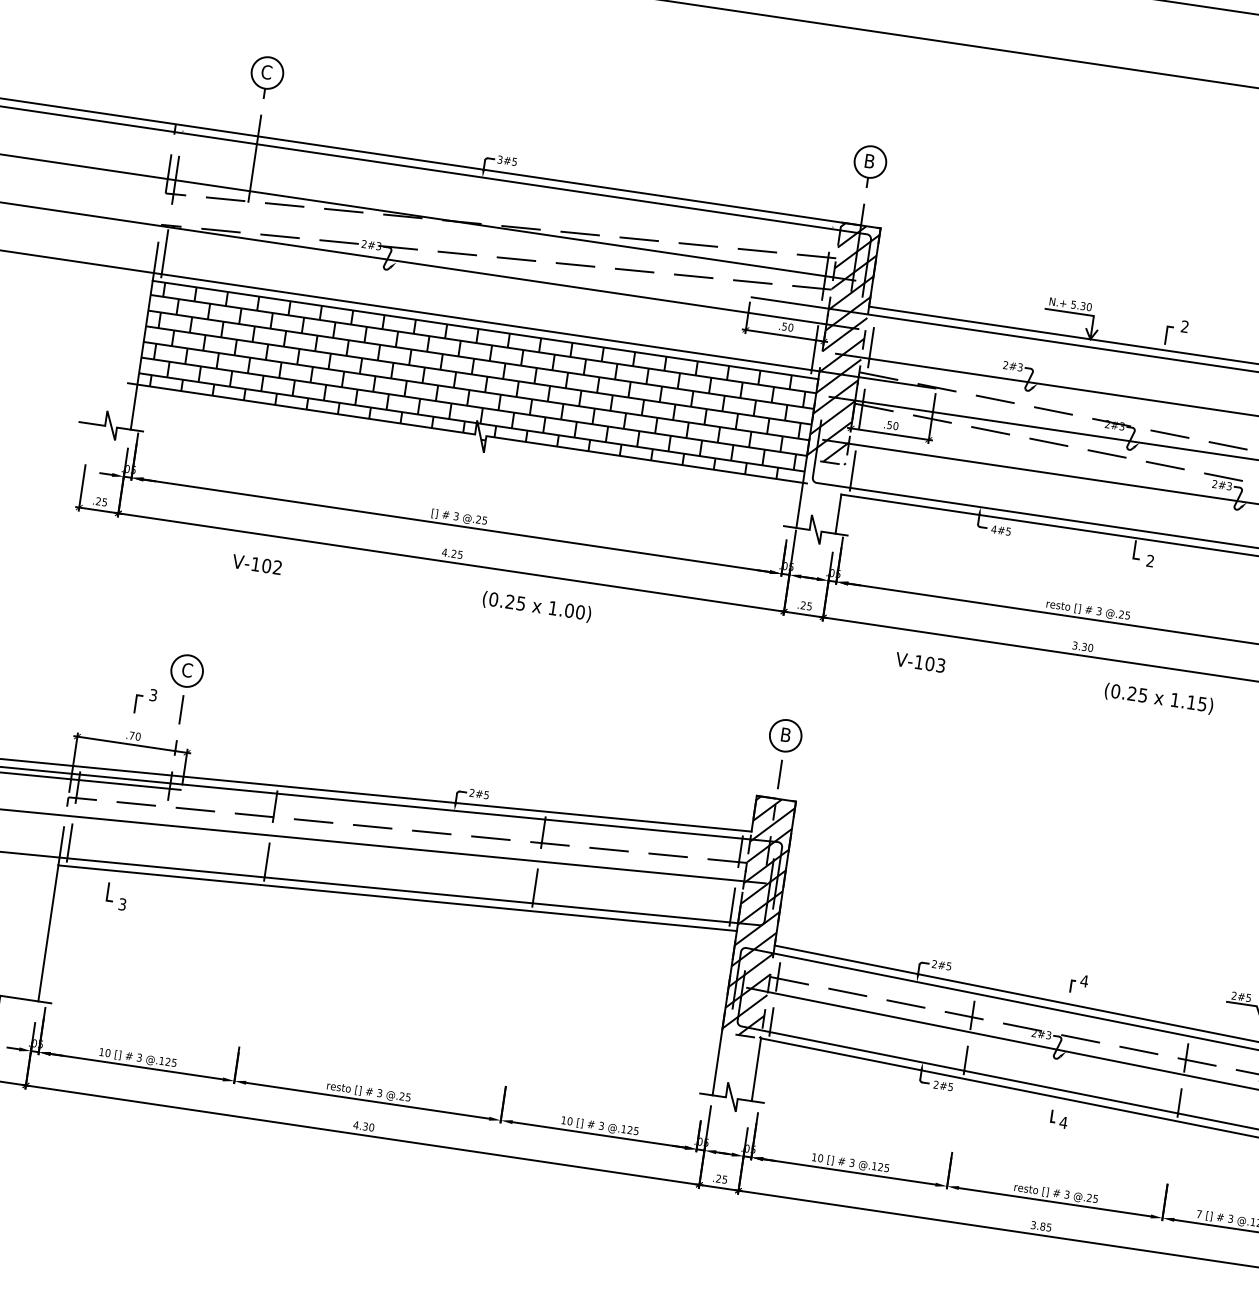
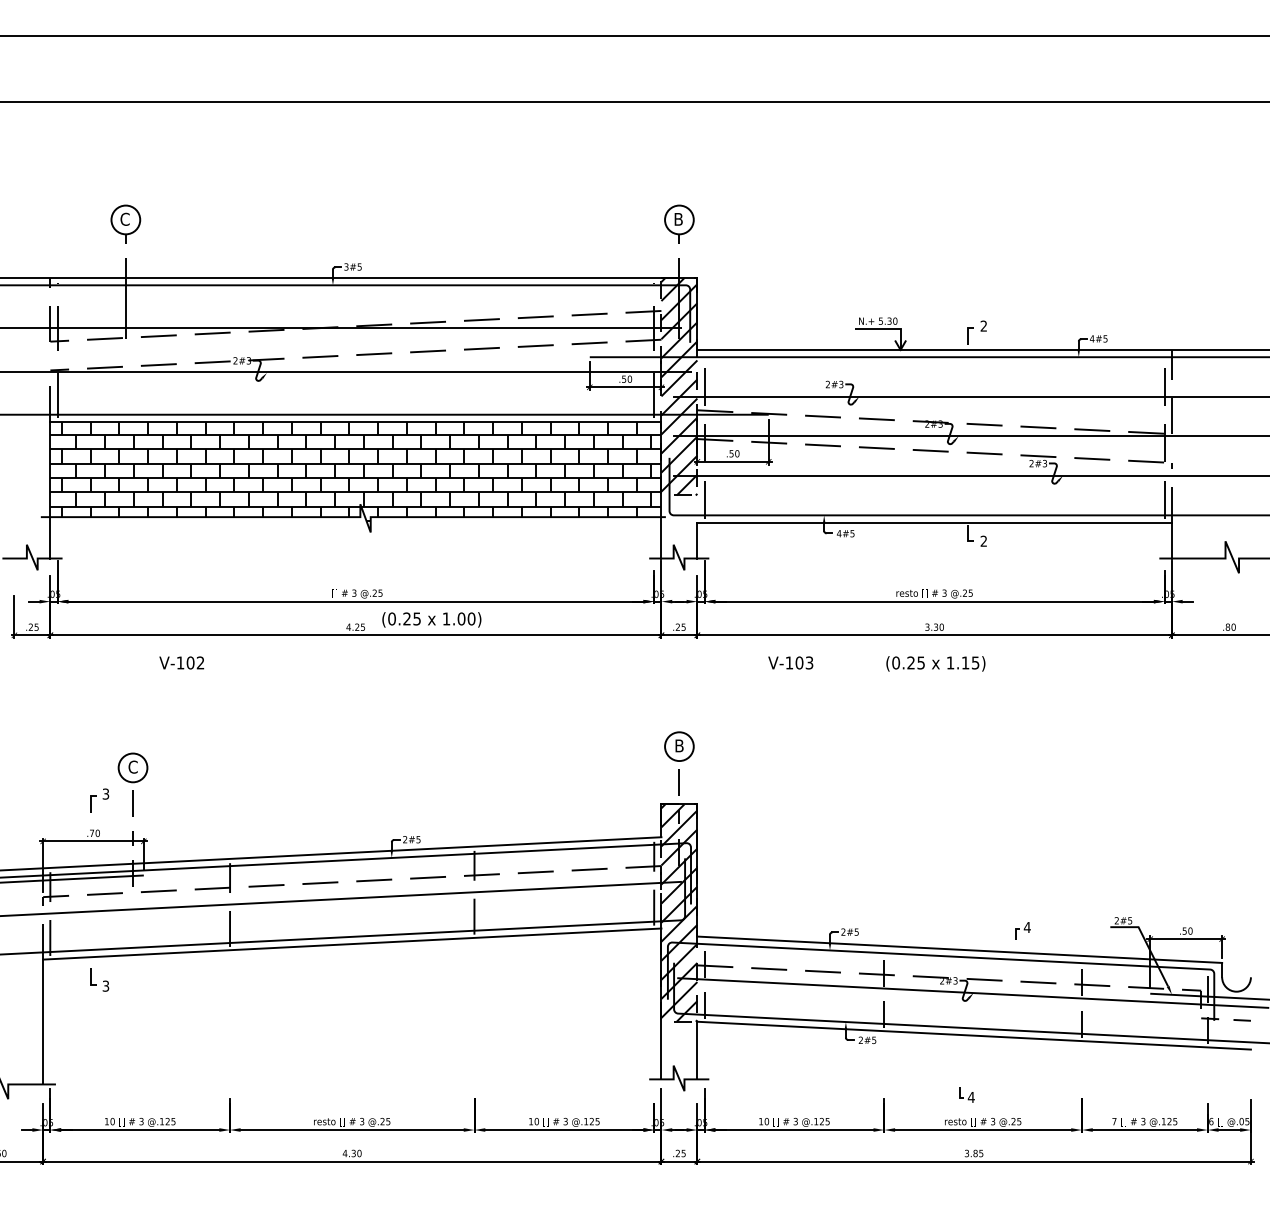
text: (536, 606) -> (431, 619), moved
text: (1158, 698) -> (935, 663), moved
part: (1078, 983) -> (1022, 930), moved
part: (1058, 1118) -> (966, 1094), moved

